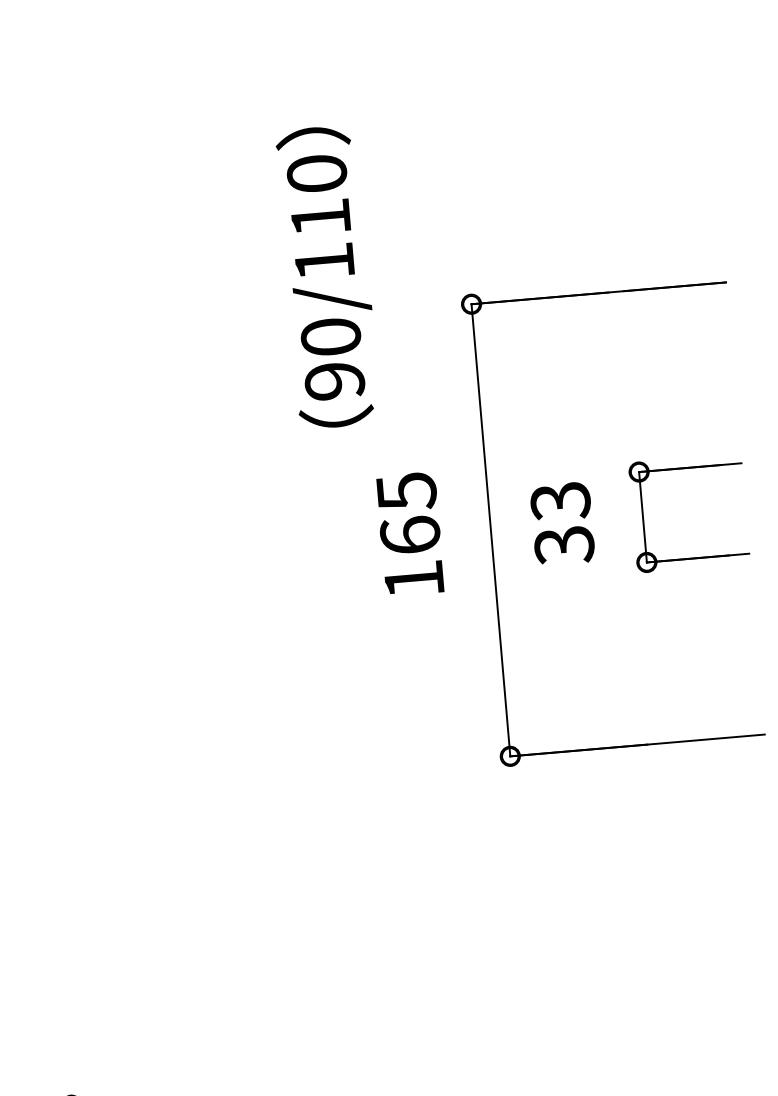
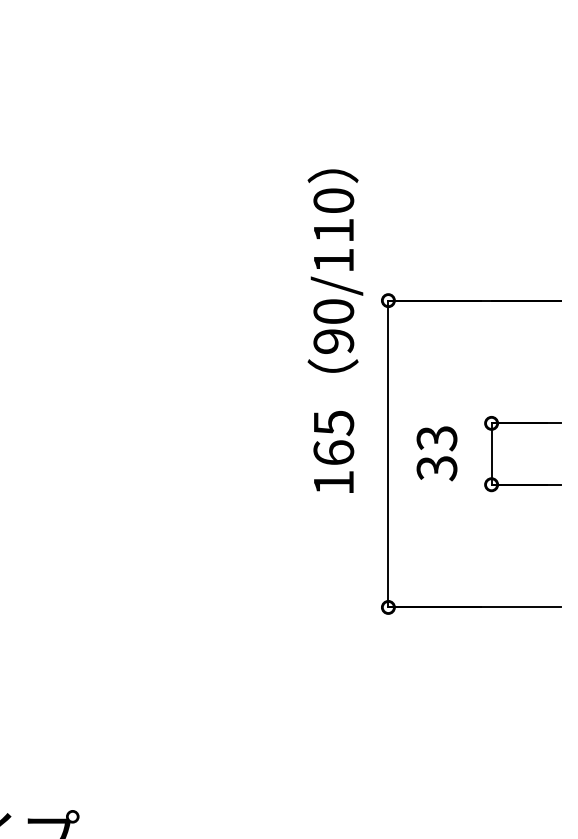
text: (328, 276) -> (335, 270), moved

